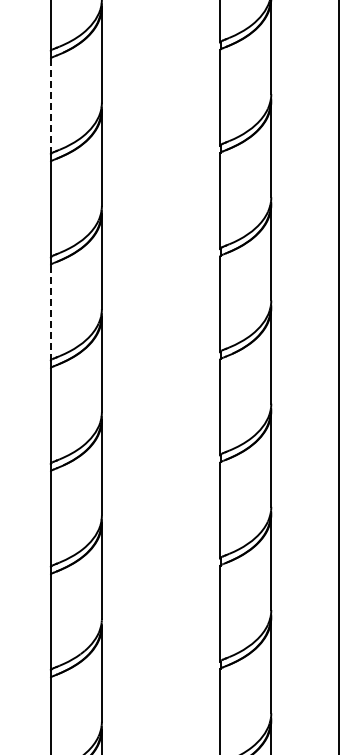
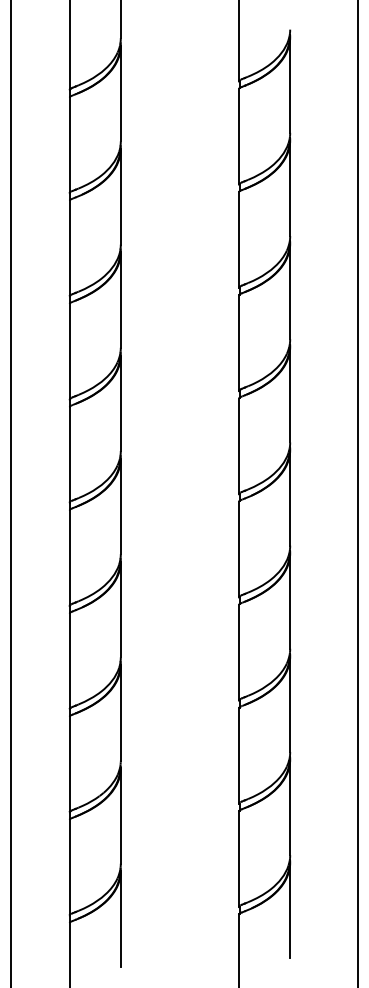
line: (50, 106) -> (69, 248), dashed -> solid
line: (50, 312) -> (69, 454), dashed -> solid

